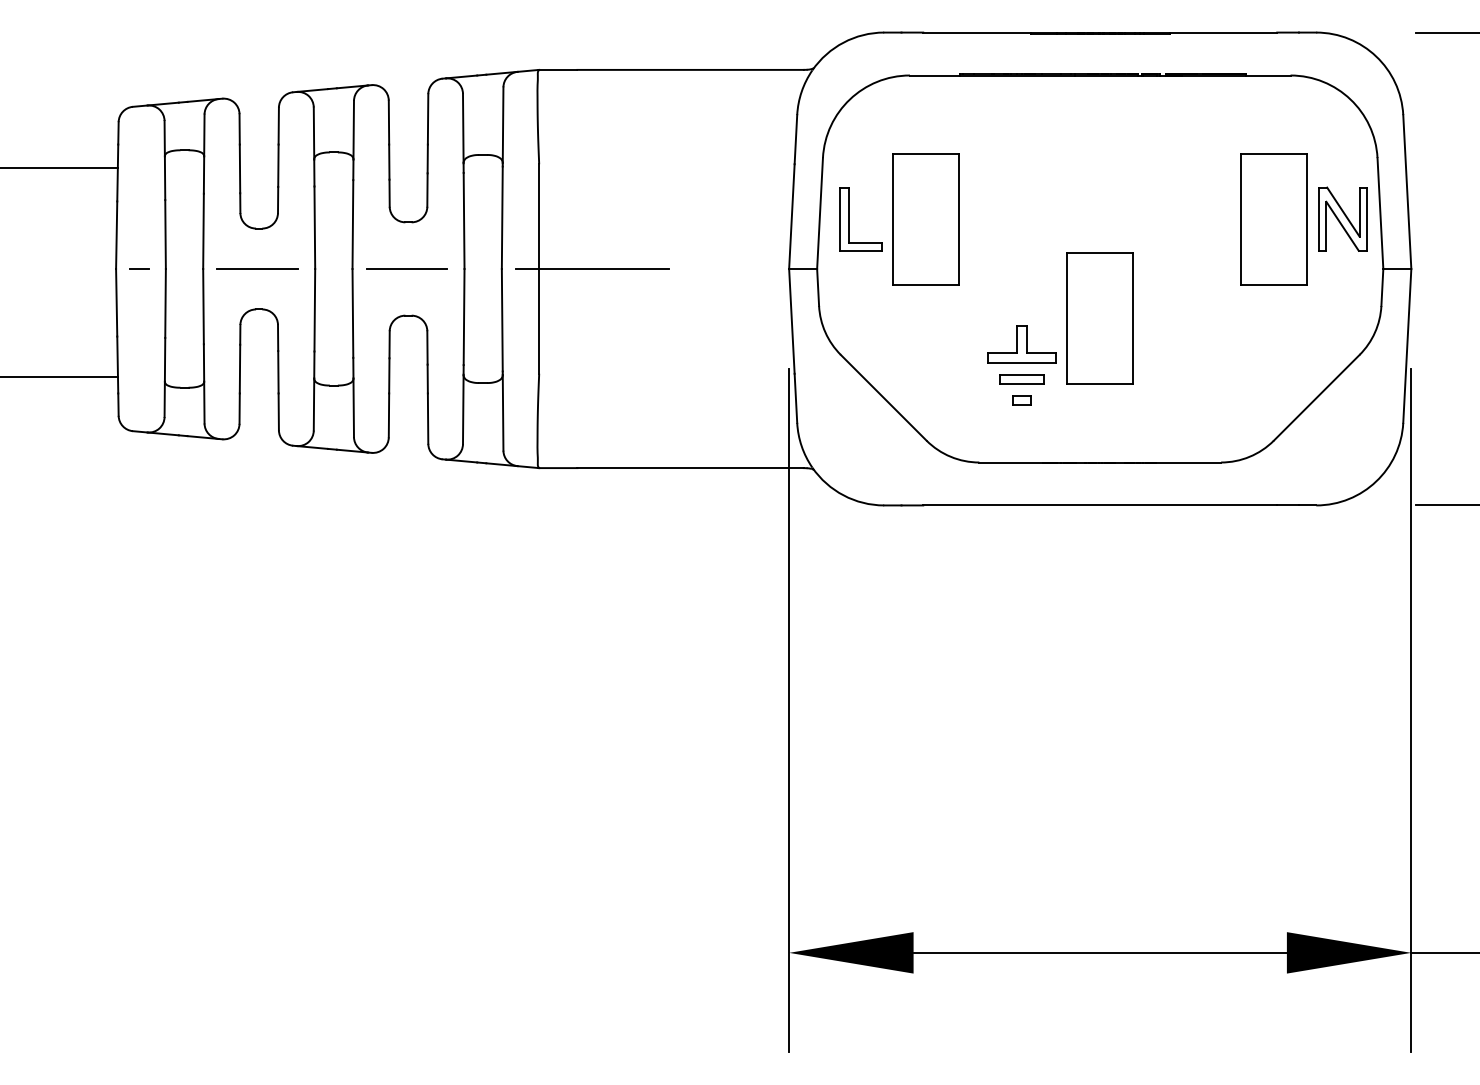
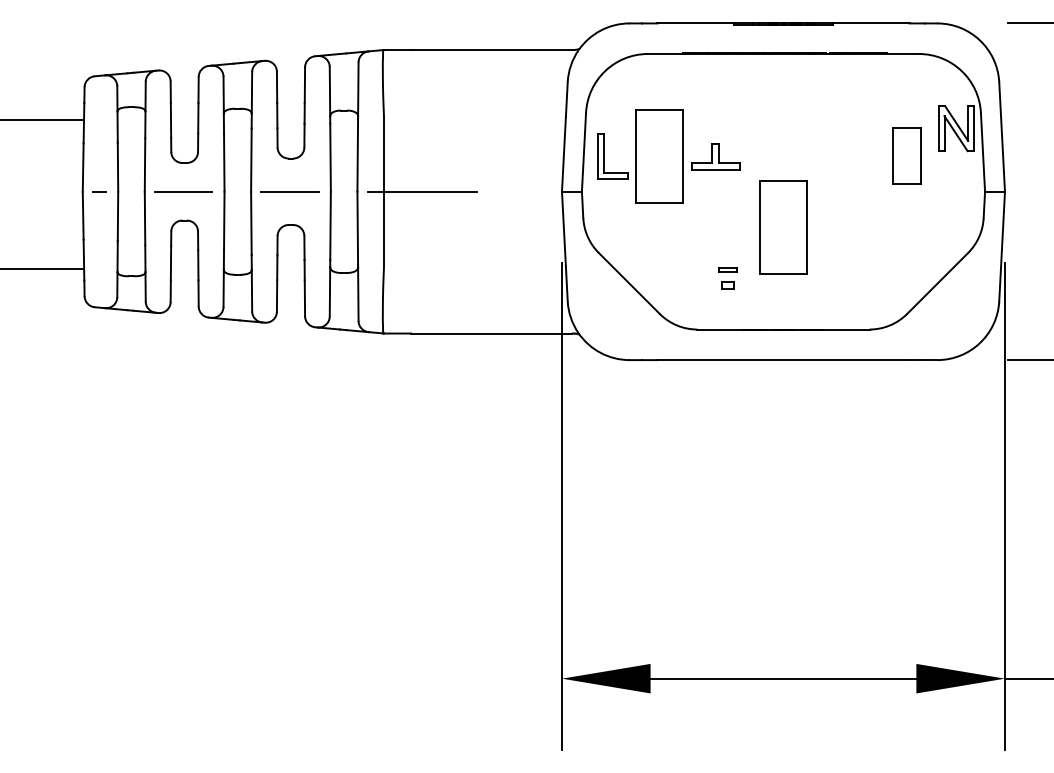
part: (1342, 218) -> (955, 128), moved
part: (1273, 219) -> (906, 156), size x0.6
part: (1021, 344) -> (715, 157), moved
part: (1021, 379) -> (727, 270), size x0.6

